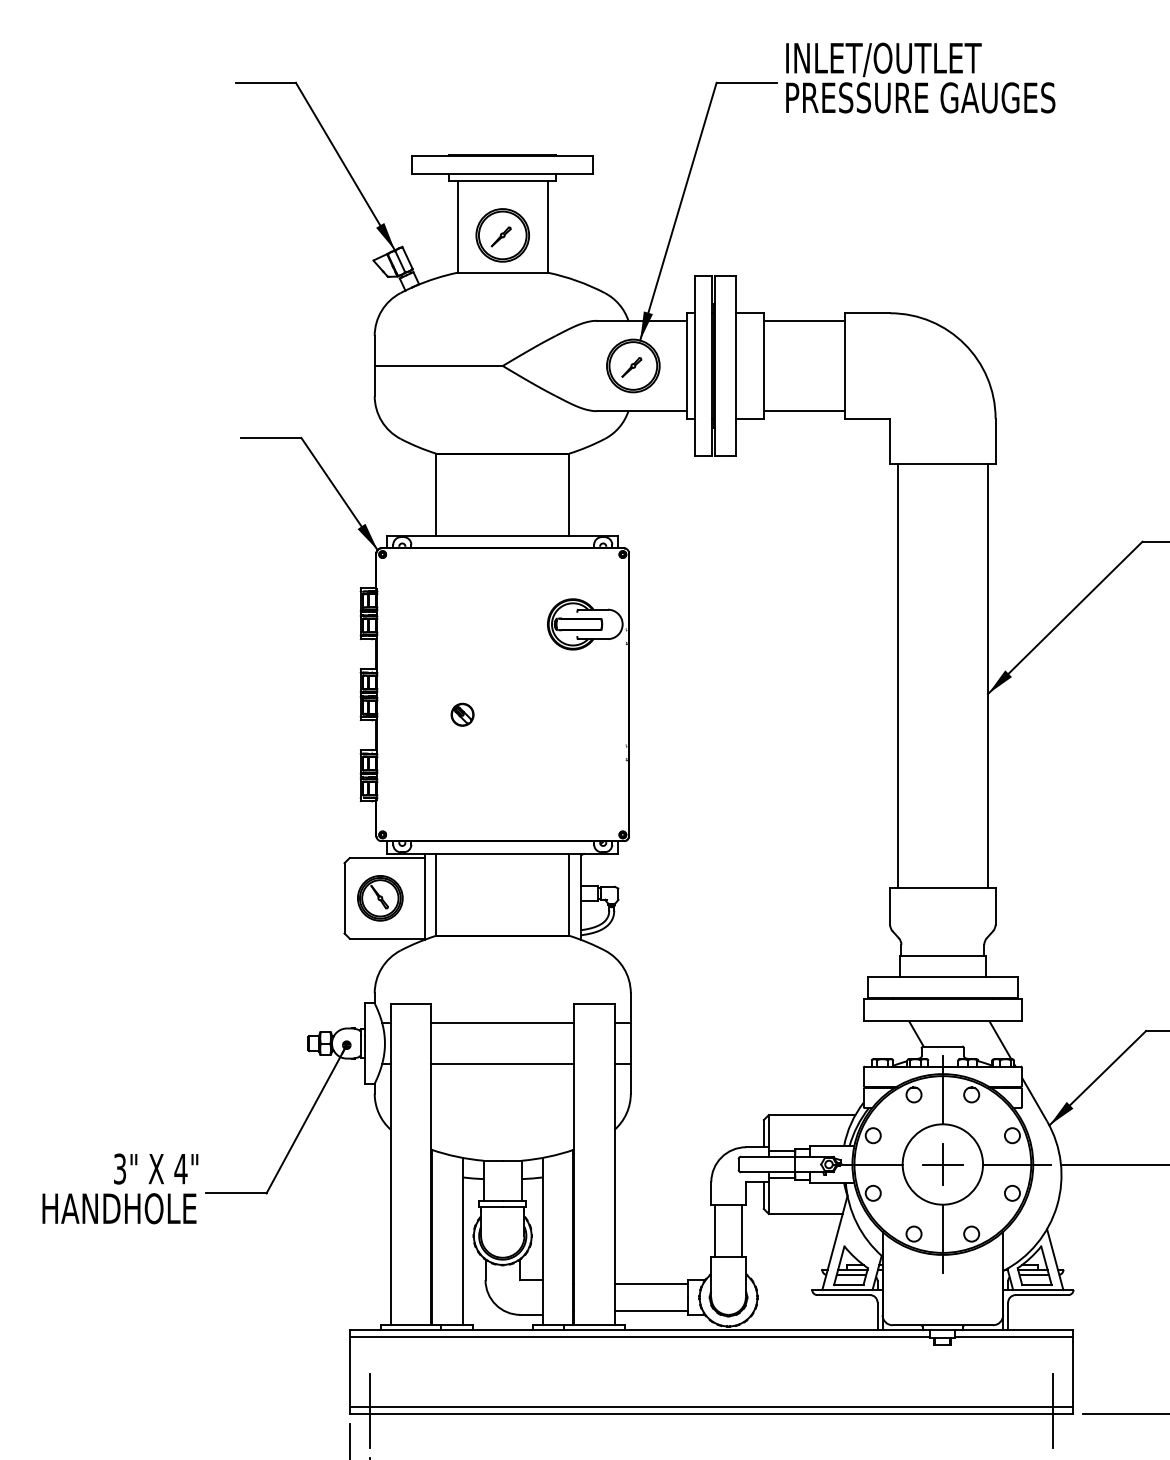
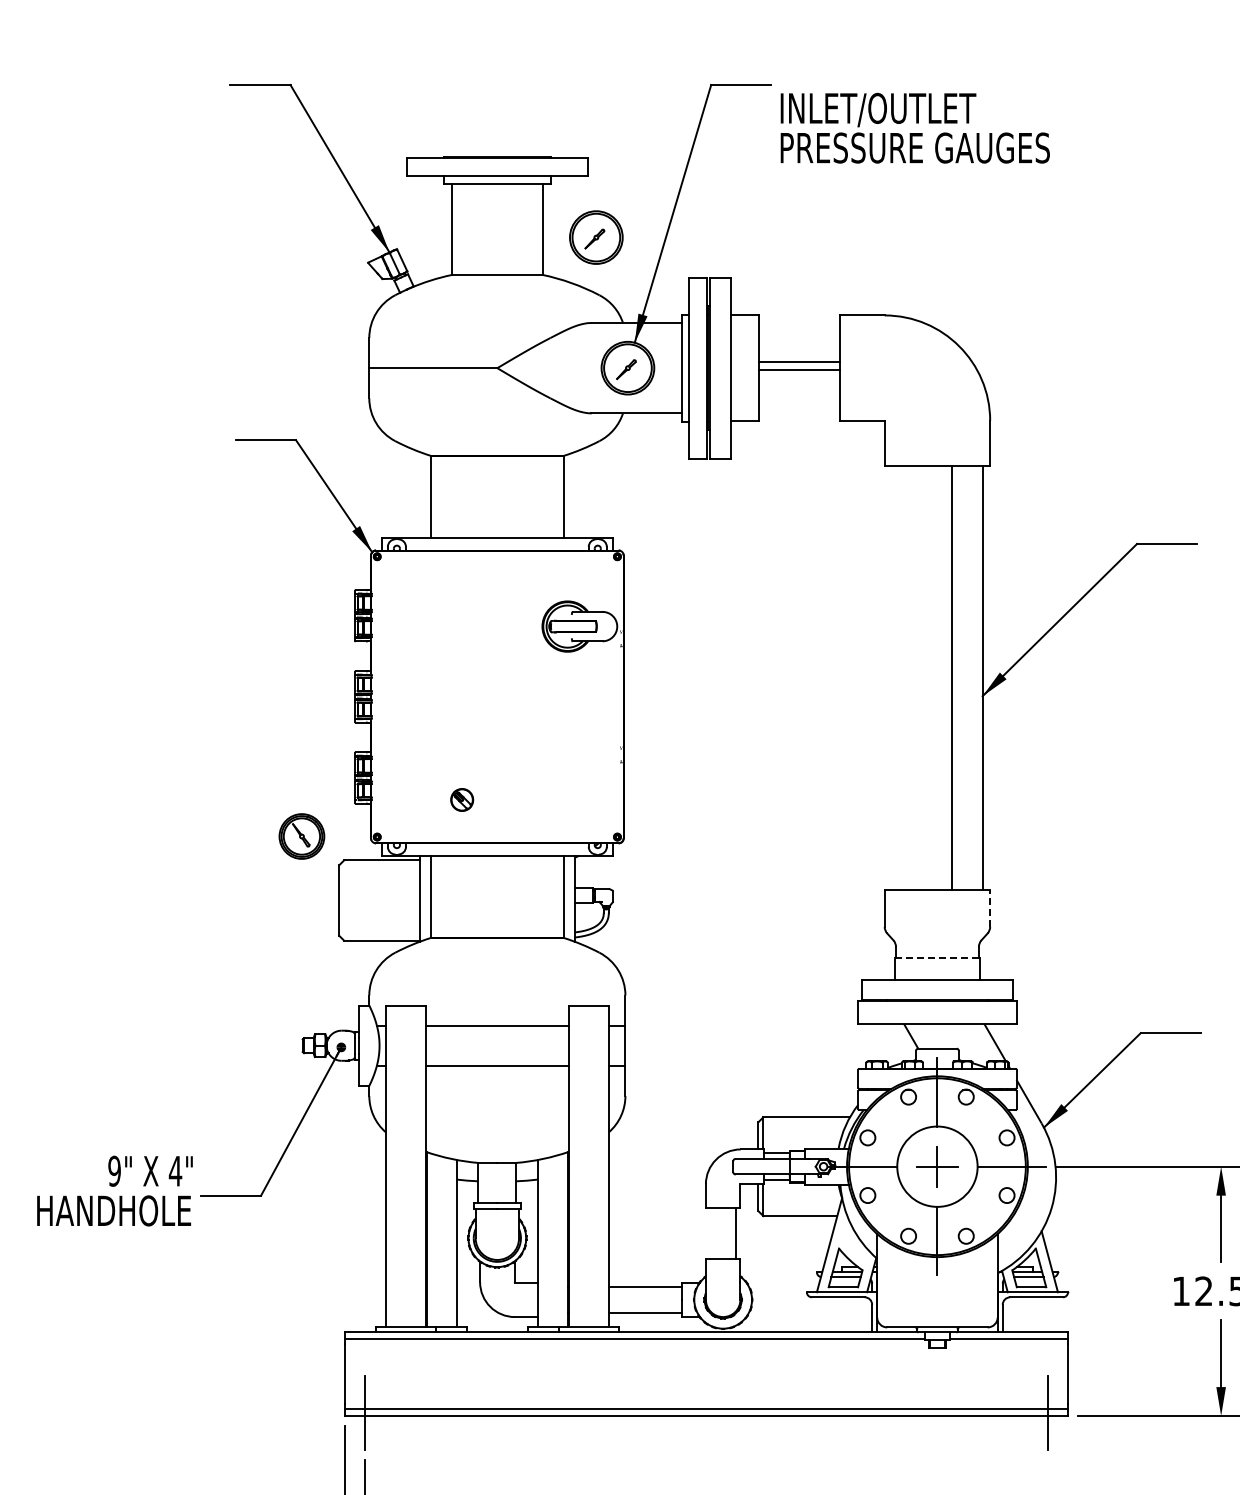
text: (919, 77) -> (914, 127), moved
part: (502, 235) -> (596, 237), moved
line: (803, 320) -> (798, 369), moved
line: (803, 411) -> (798, 362), moved
line: (897, 675) -> (952, 677), moved
part: (462, 714) -> (462, 799), moved
part: (379, 898) -> (301, 836), moved
line: (995, 905) -> (990, 907), solid -> dashed
line: (942, 956) -> (937, 958), solid -> dashed
text: (119, 1168) -> (114, 1170), 3" -> 9"
line: (714, 1230) -> (709, 1232), removed

